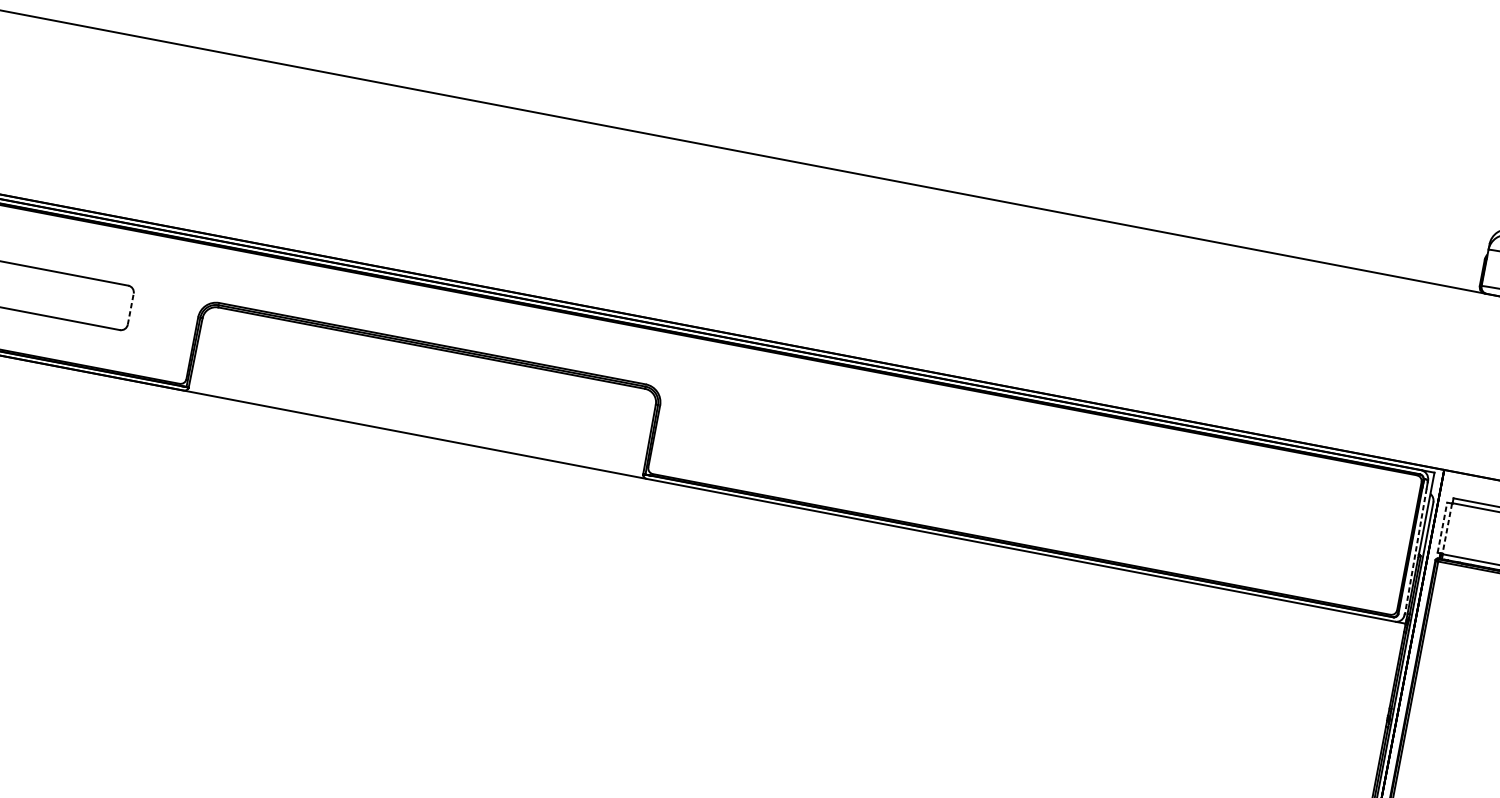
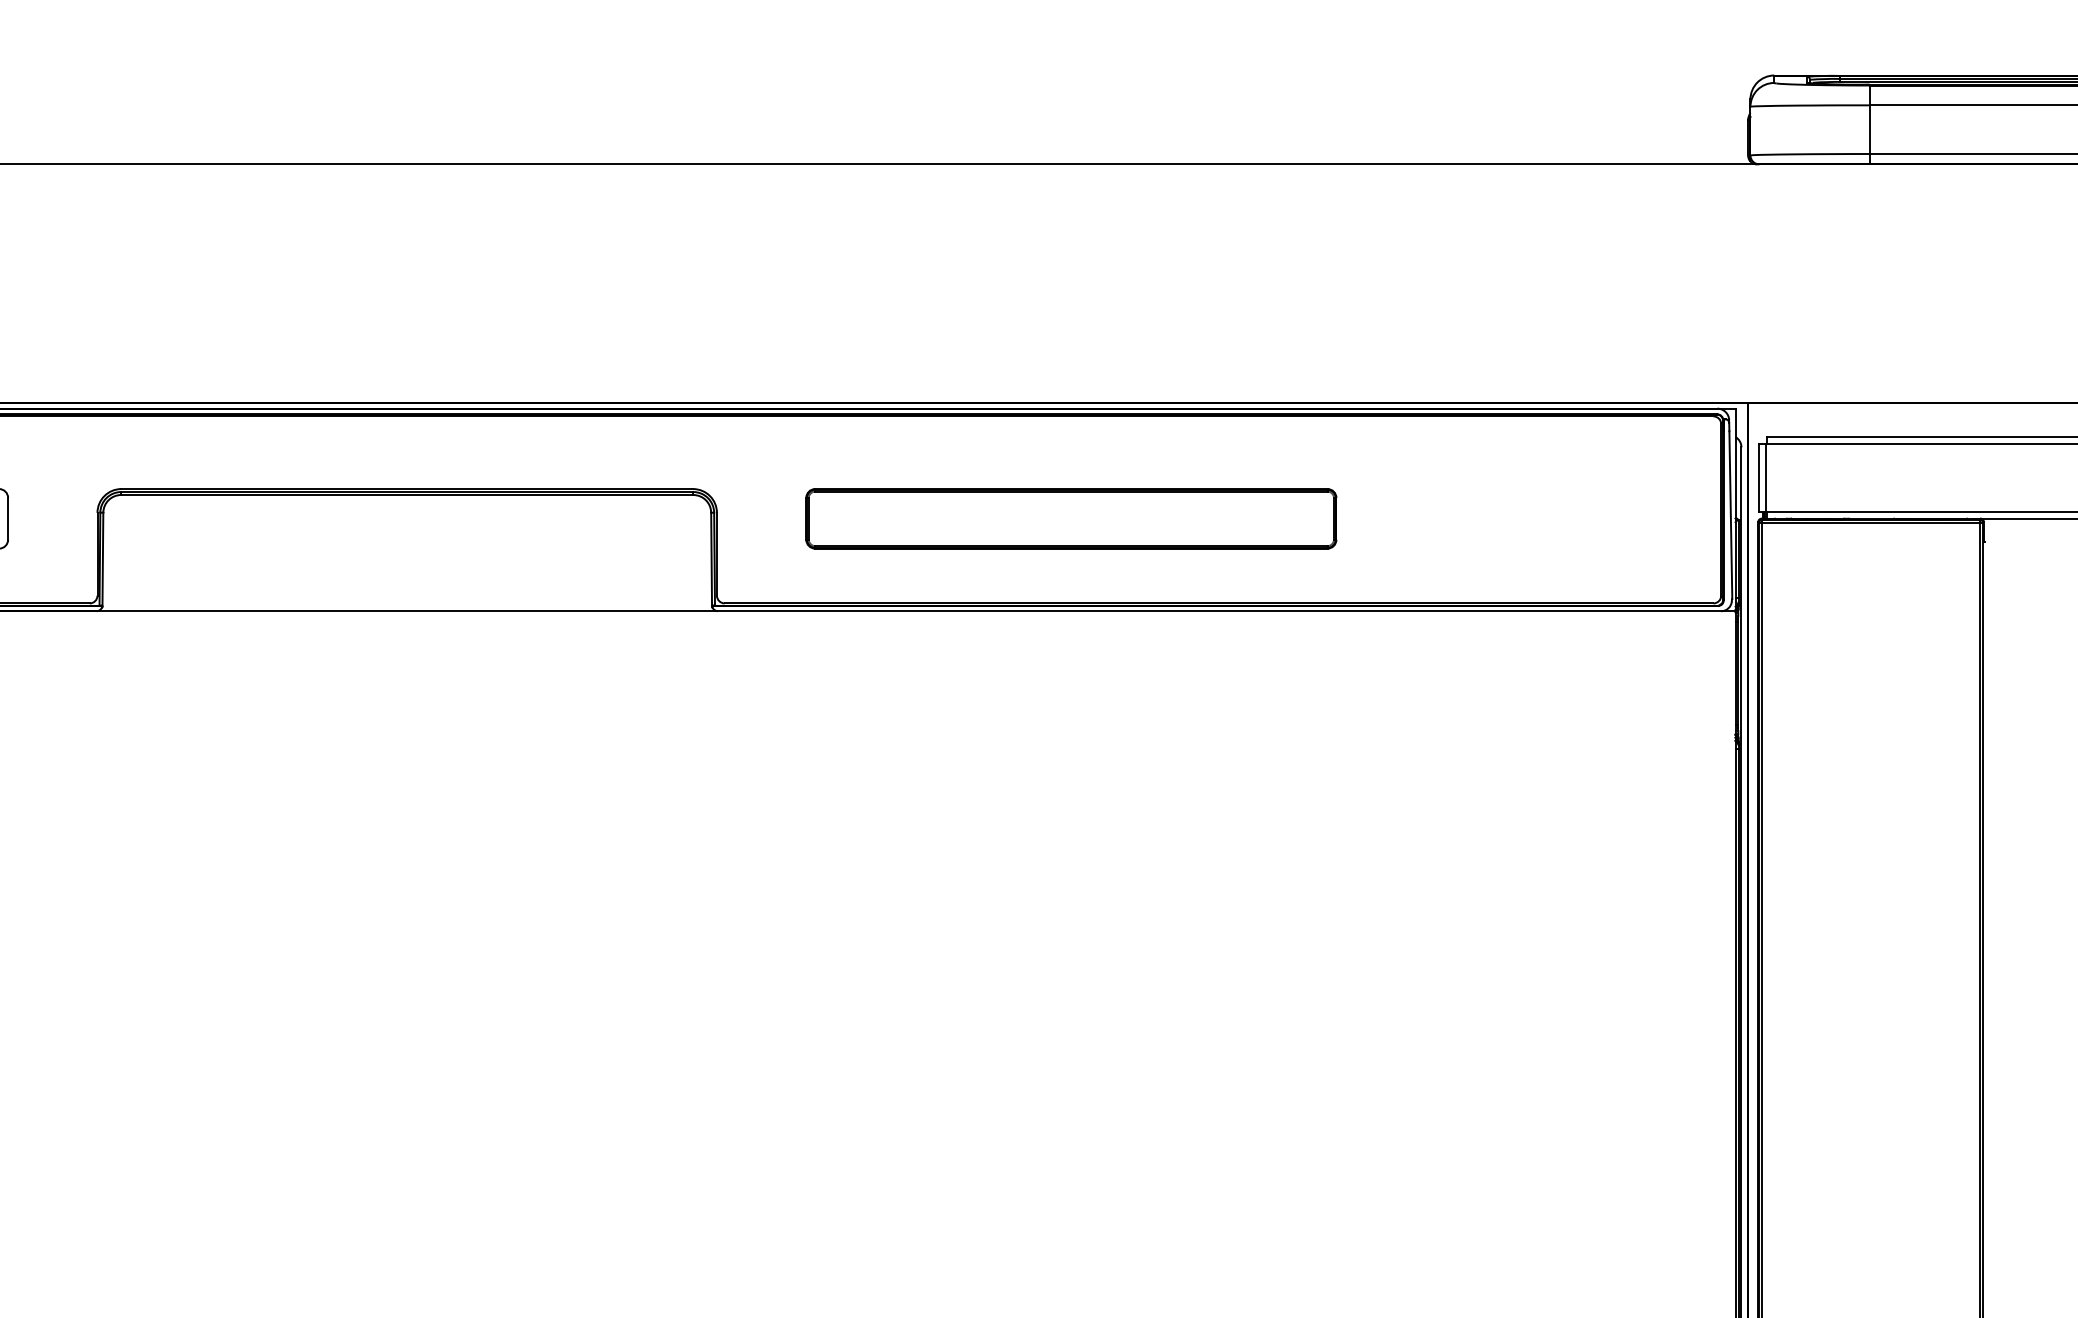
line: (131, 308) -> (8, 518), dashed -> solid
part: (923, 460) -> (1071, 518), added
line: (1442, 527) -> (1759, 477), dashed -> solid
line: (1447, 528) -> (1765, 477), dashed -> solid
line: (1415, 551) -> (1730, 515), dashed -> solid

